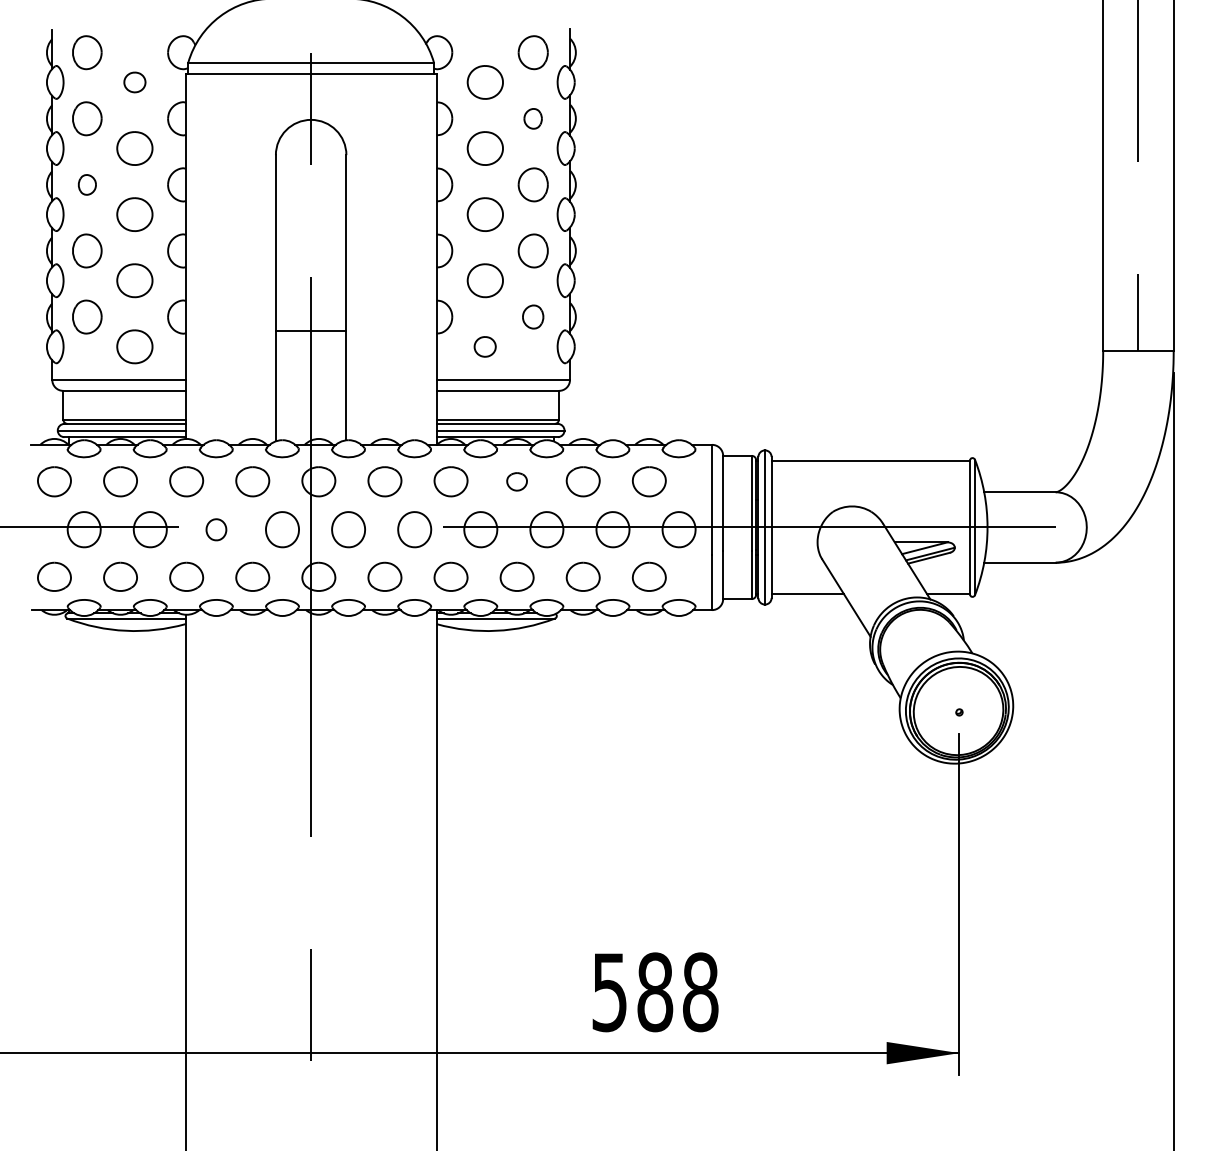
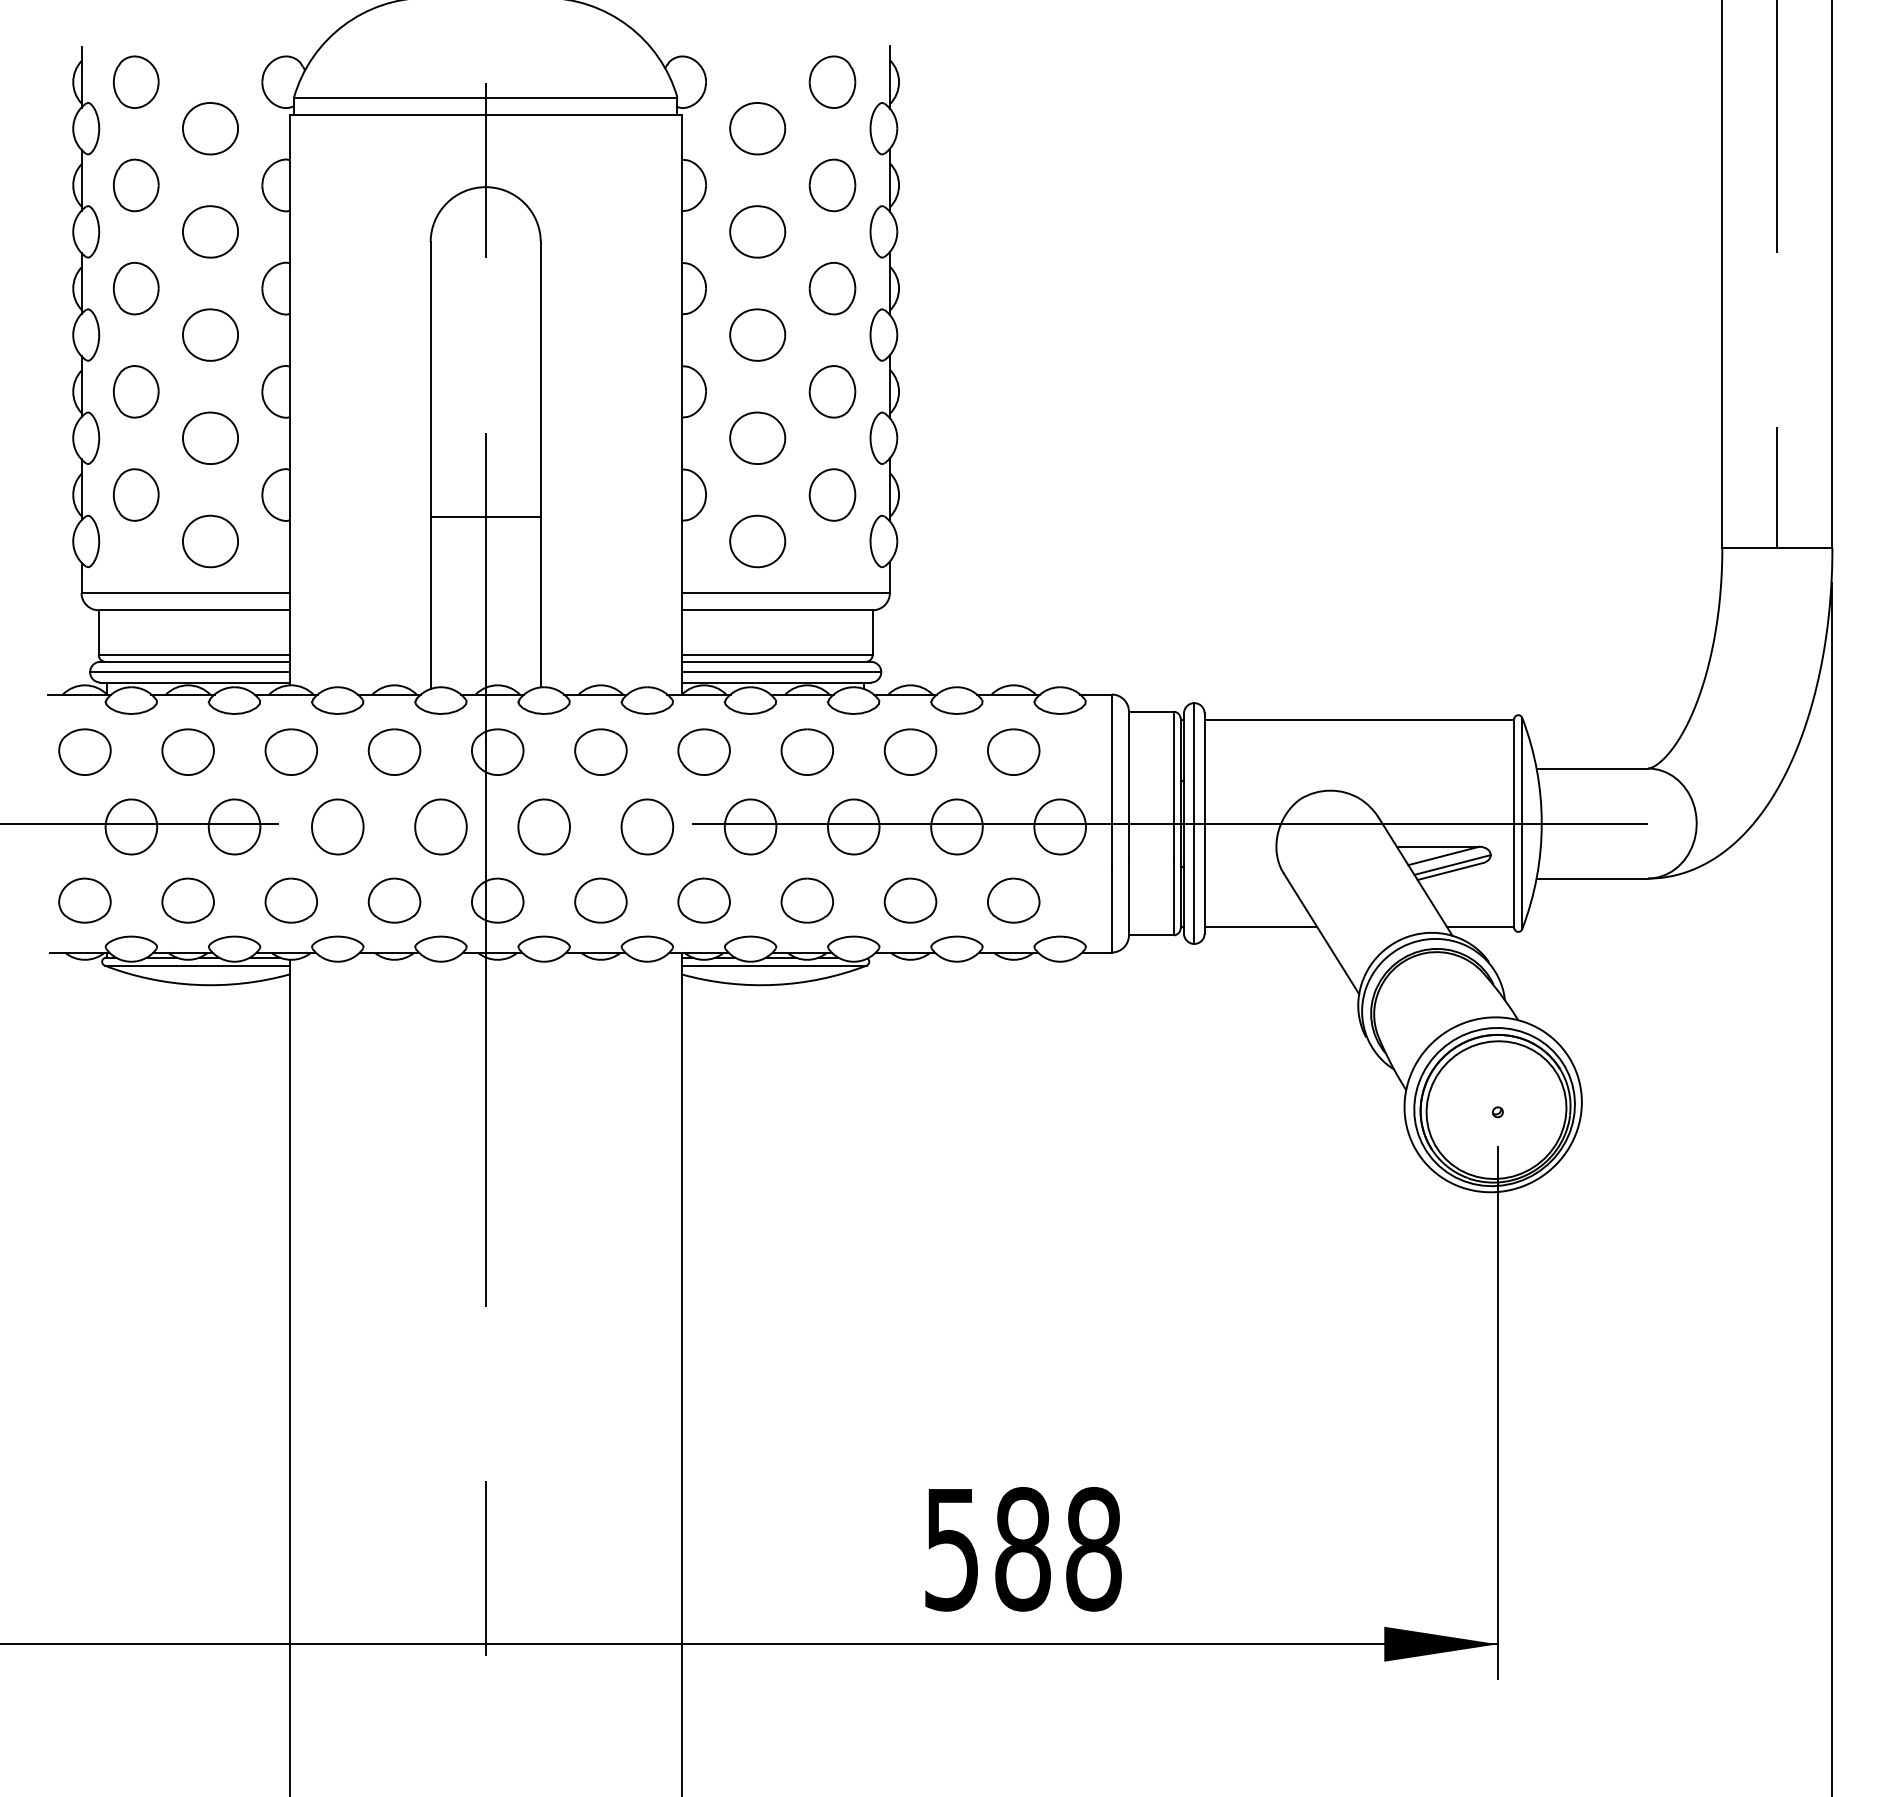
part: (134, 82) -> (209, 128), size x1.67
part: (532, 118) -> (831, 184), size x1.67
part: (87, 184) -> (136, 288), size x1.67
part: (532, 316) -> (831, 494), size x1.43
part: (484, 346) -> (756, 540), size x1.67
part: (516, 481) -> (806, 751), size x1.67
part: (216, 529) -> (337, 826), size x1.67

